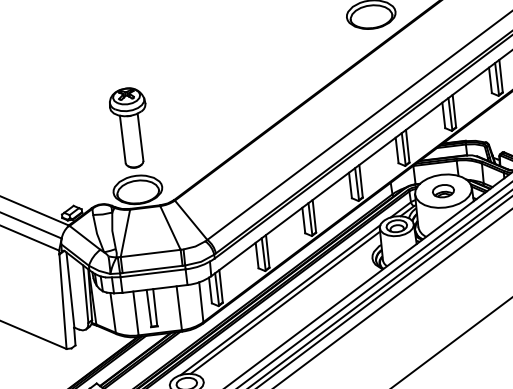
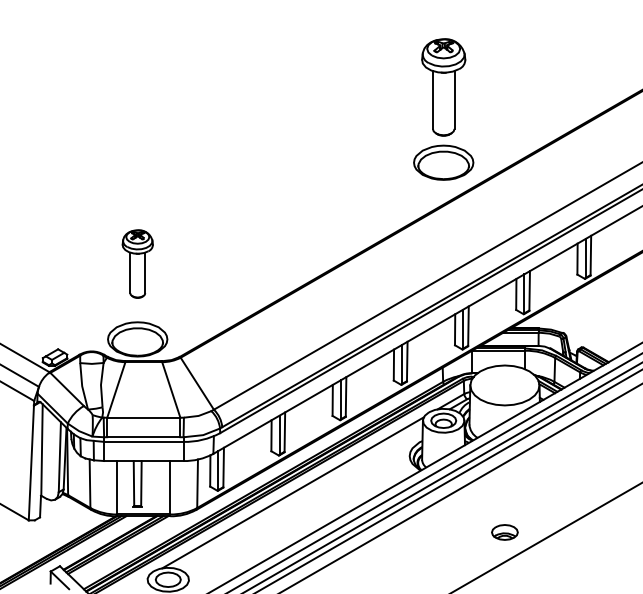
part: (130, 127) -> (137, 263), size x0.7
part: (443, 191) -> (504, 532), moved
line: (285, 302) -> (298, 496), removed

